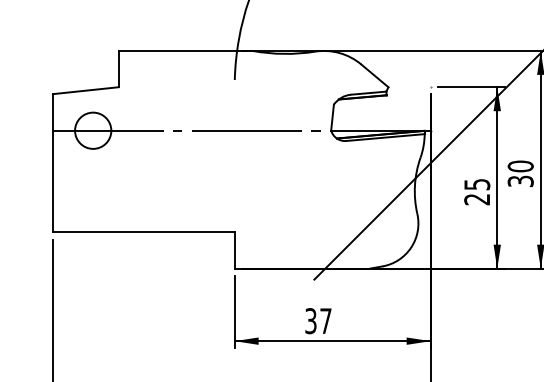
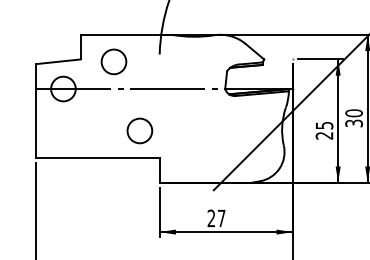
circle: (166, 90) -> (113, 61), added
circle: (205, 191) -> (139, 130), added
text: (310, 321) -> (211, 218), 37 -> 27

